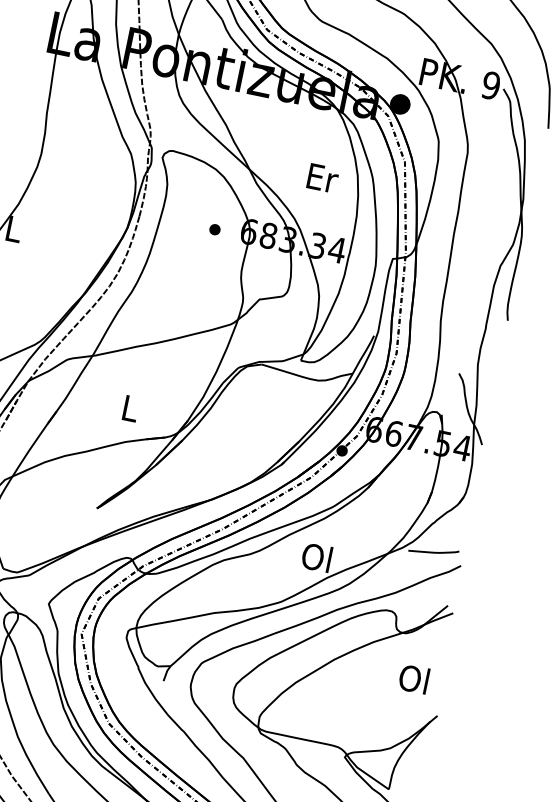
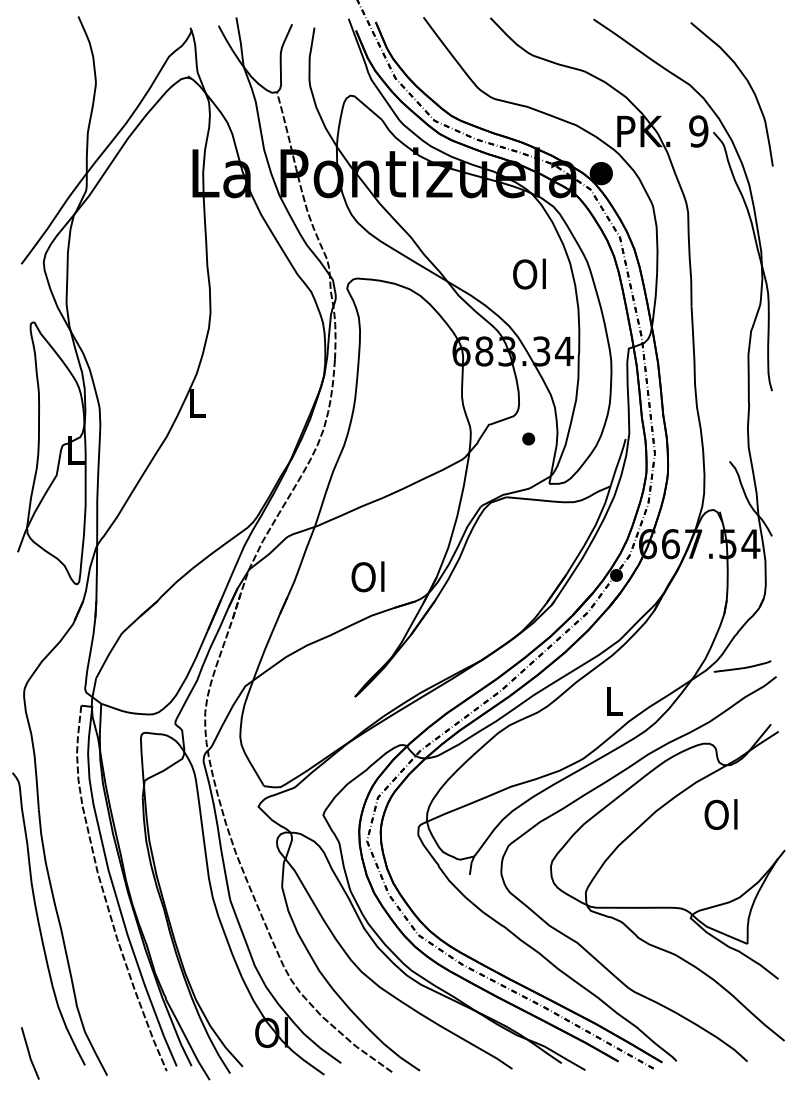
text: (322, 177) -> (530, 273), Er -> Ol
part: (214, 229) -> (528, 438), moved
text: (128, 407) -> (367, 576), L -> Ol
text: (316, 557) -> (612, 700), Ol -> L
text: (413, 679) -> (720, 814), moved

